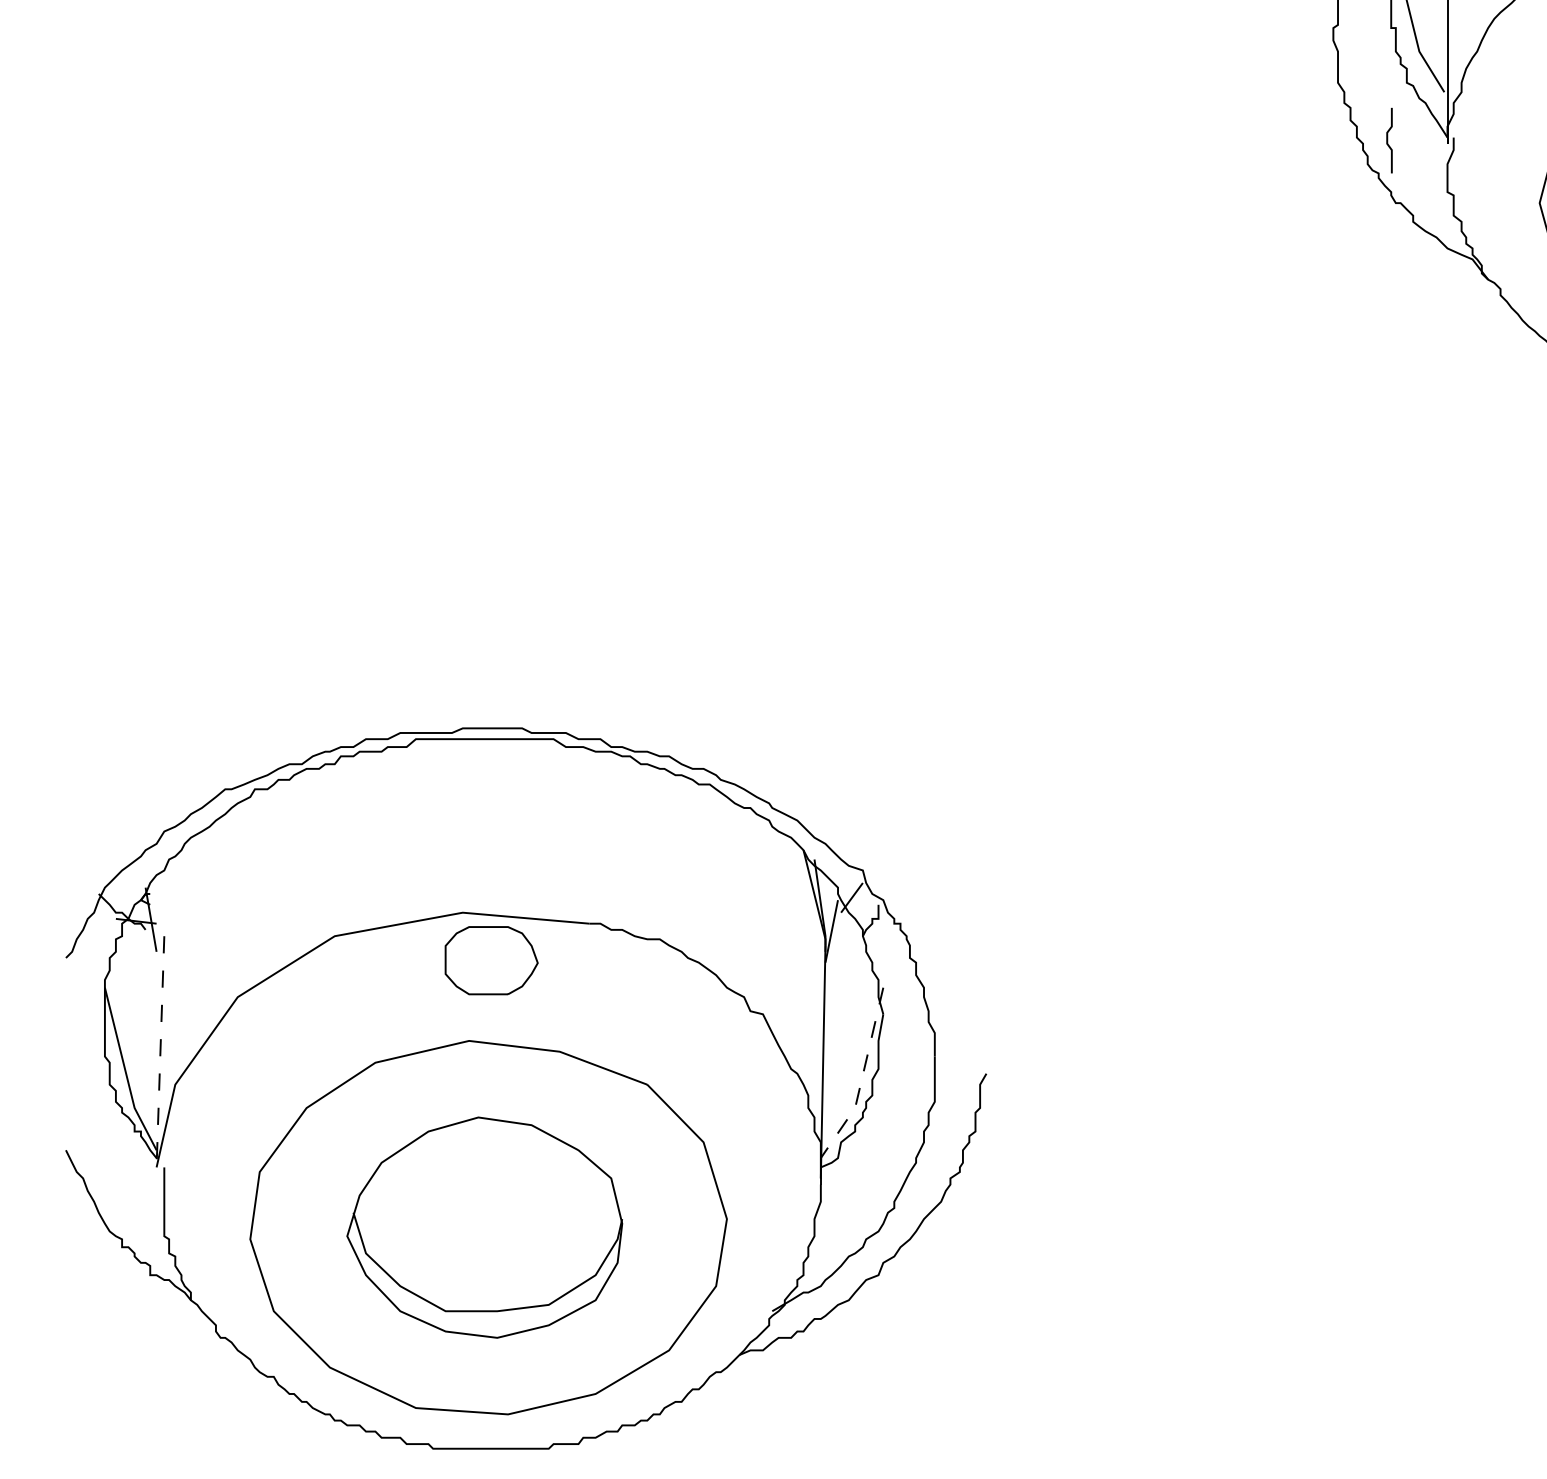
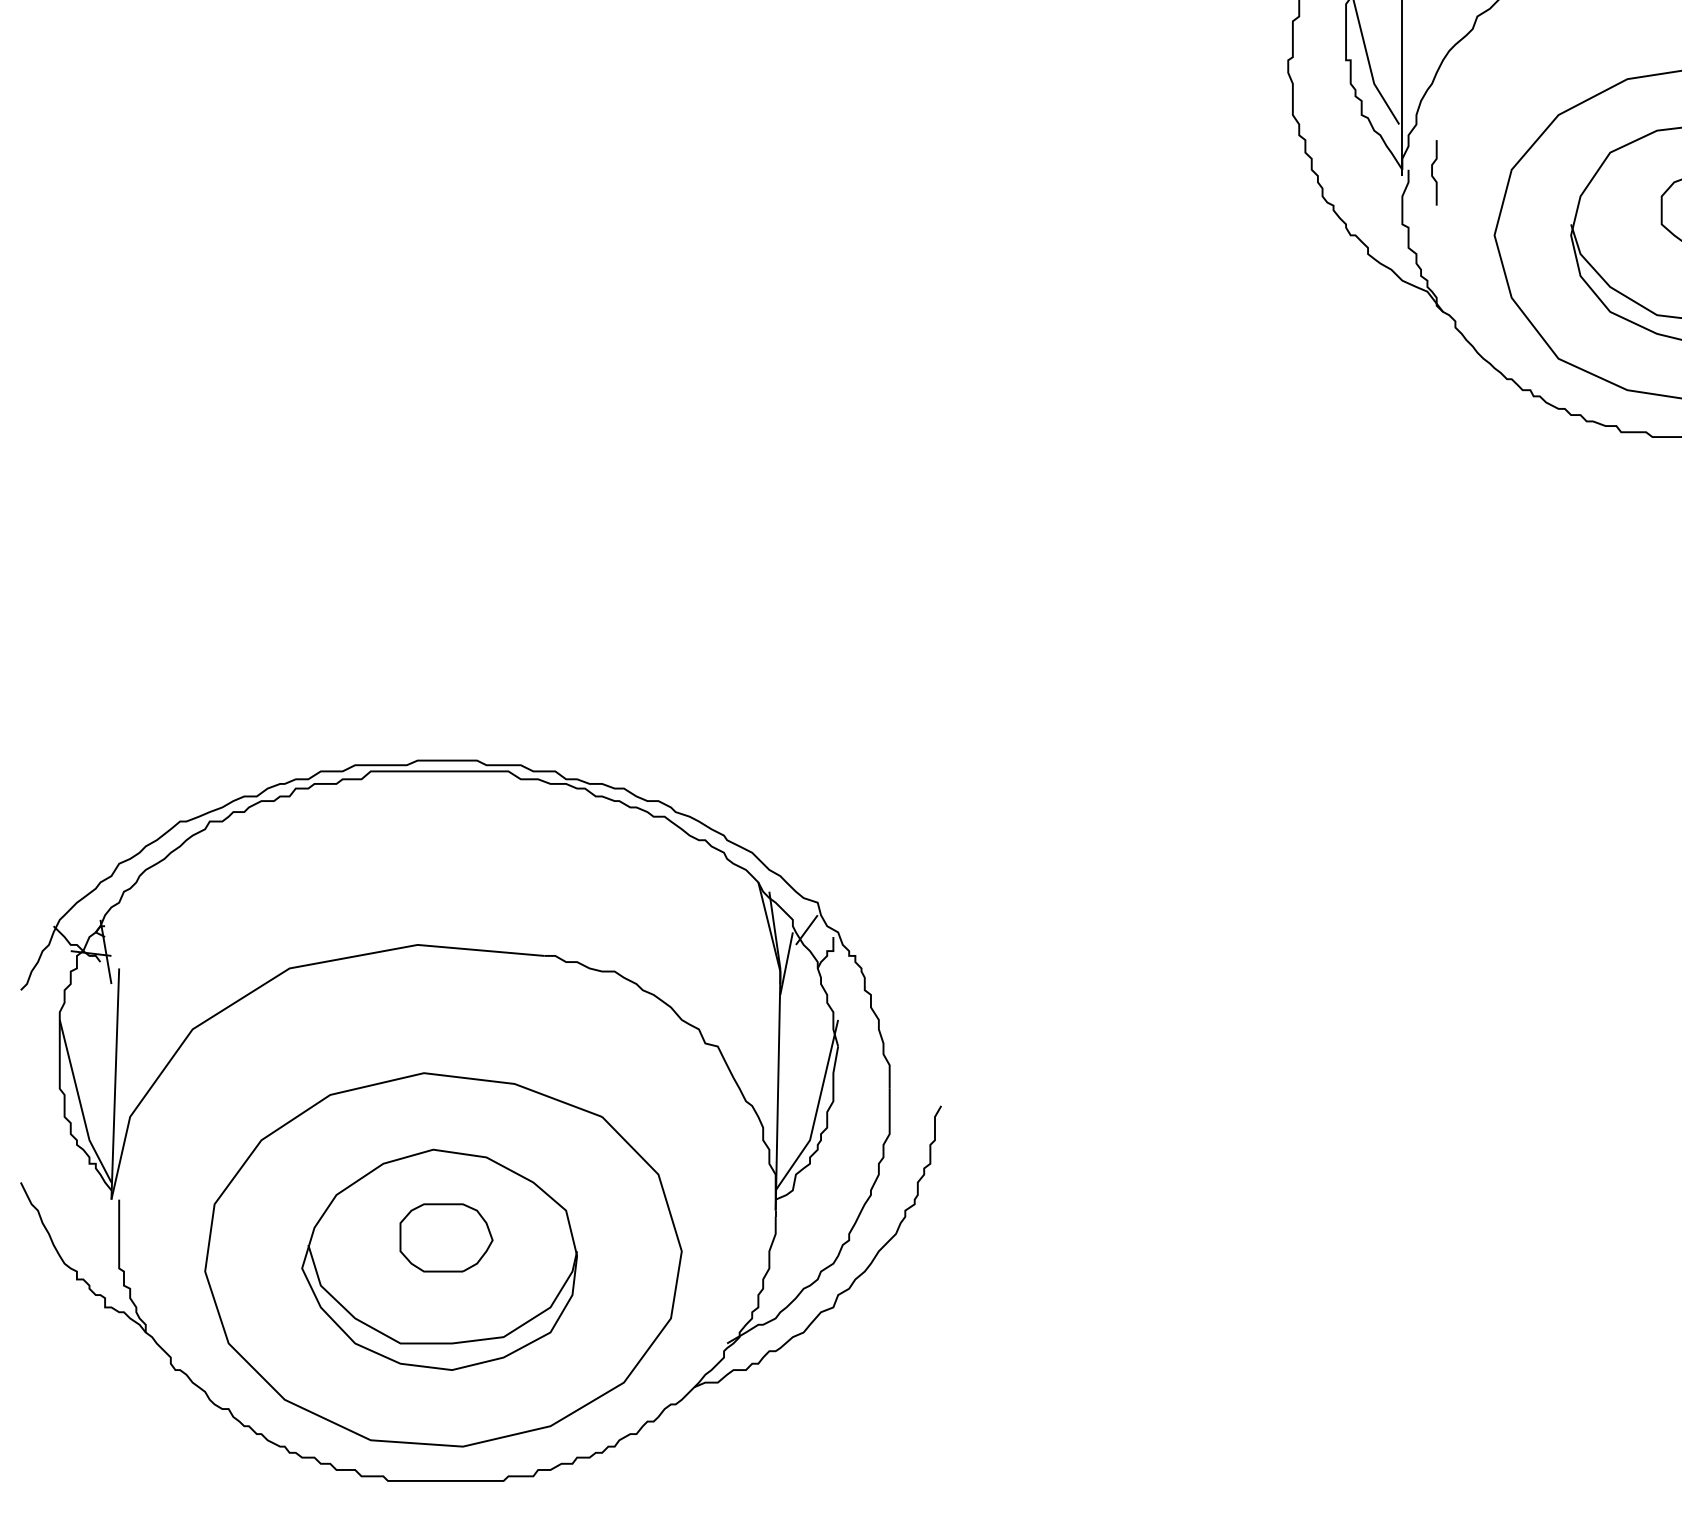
curve: (1387, 140) -> (1432, 172), moved
part: (491, 960) -> (446, 1237), moved
line: (160, 1052) -> (115, 1084), dashed -> solid
line: (862, 1078) -> (817, 1110), dashed -> solid

